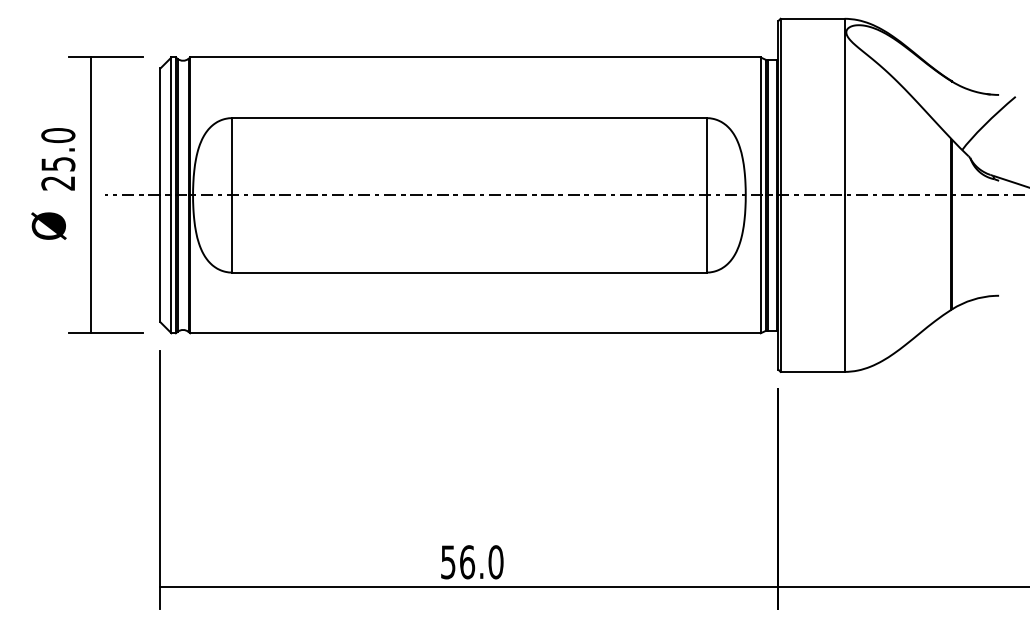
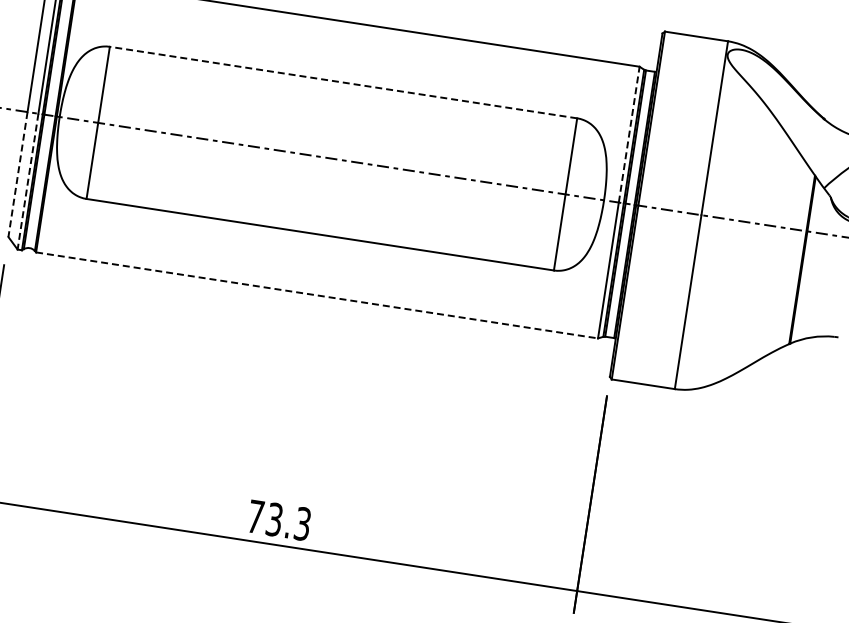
line: (468, 118) -> (342, 82), solid -> dashed
line: (760, 126) -> (628, 134), solid -> dashed
line: (160, 259) -> (17, 175), solid -> dashed
line: (171, 264) -> (28, 181), solid -> dashed
line: (475, 333) -> (317, 295), solid -> dashed
text: (472, 562) -> (279, 520), 56.0 -> 73.3

